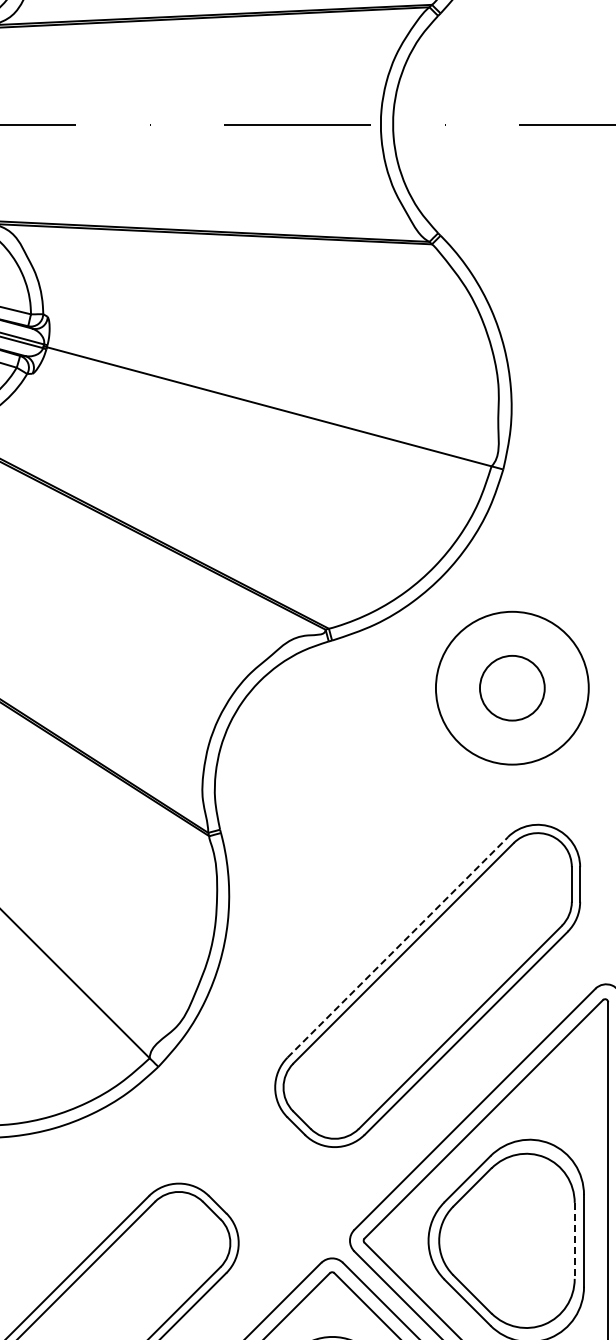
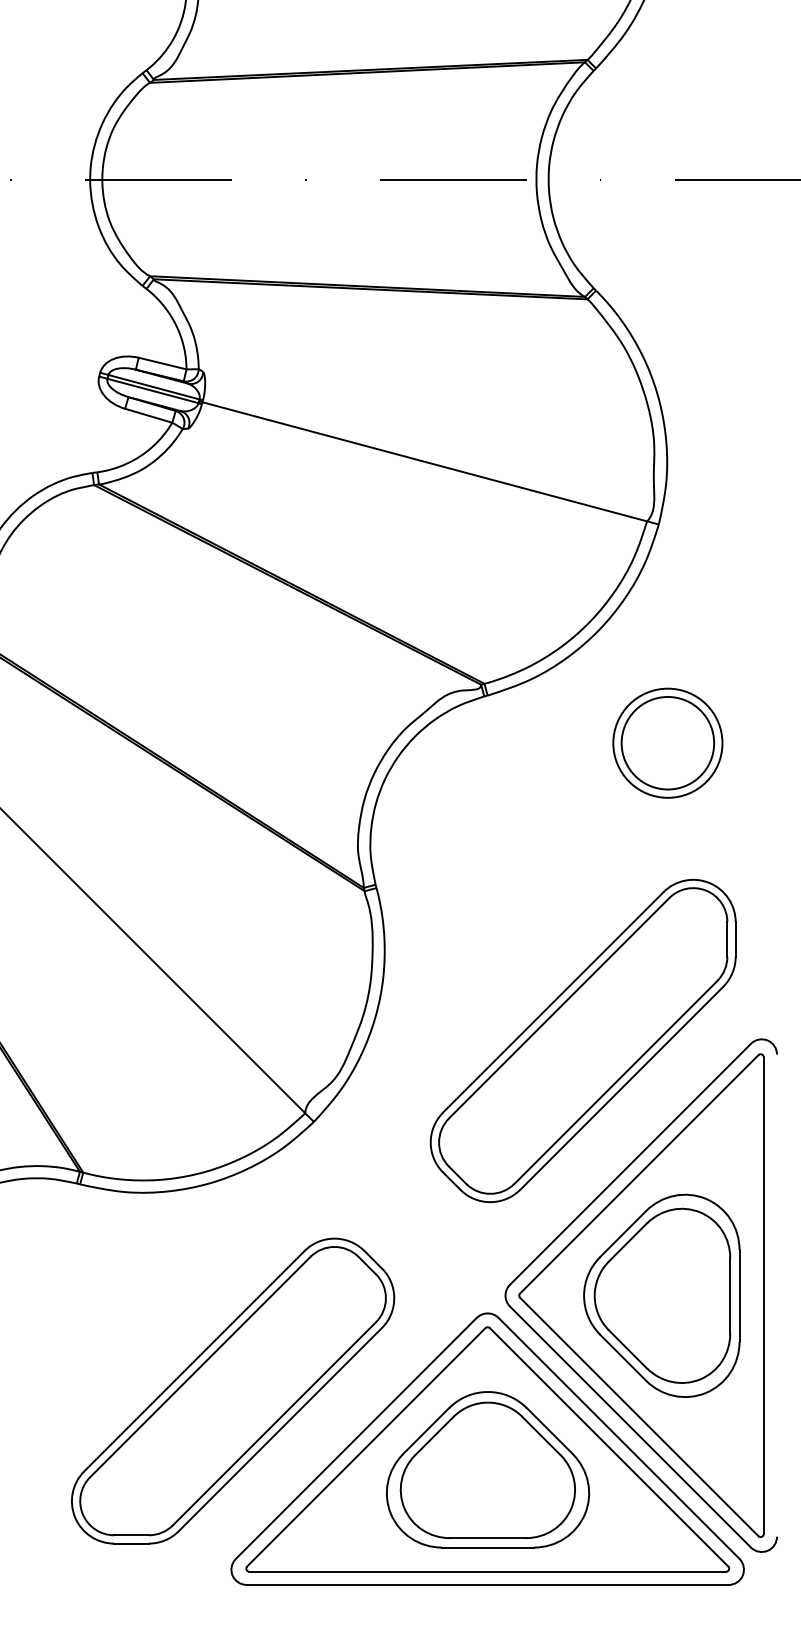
circle: (511, 687) -> (667, 742), size x0.71
circle: (511, 687) -> (667, 742), size x1.43
line: (397, 947) -> (553, 1002), dashed -> solid
line: (574, 1241) -> (730, 1296), dashed -> solid

